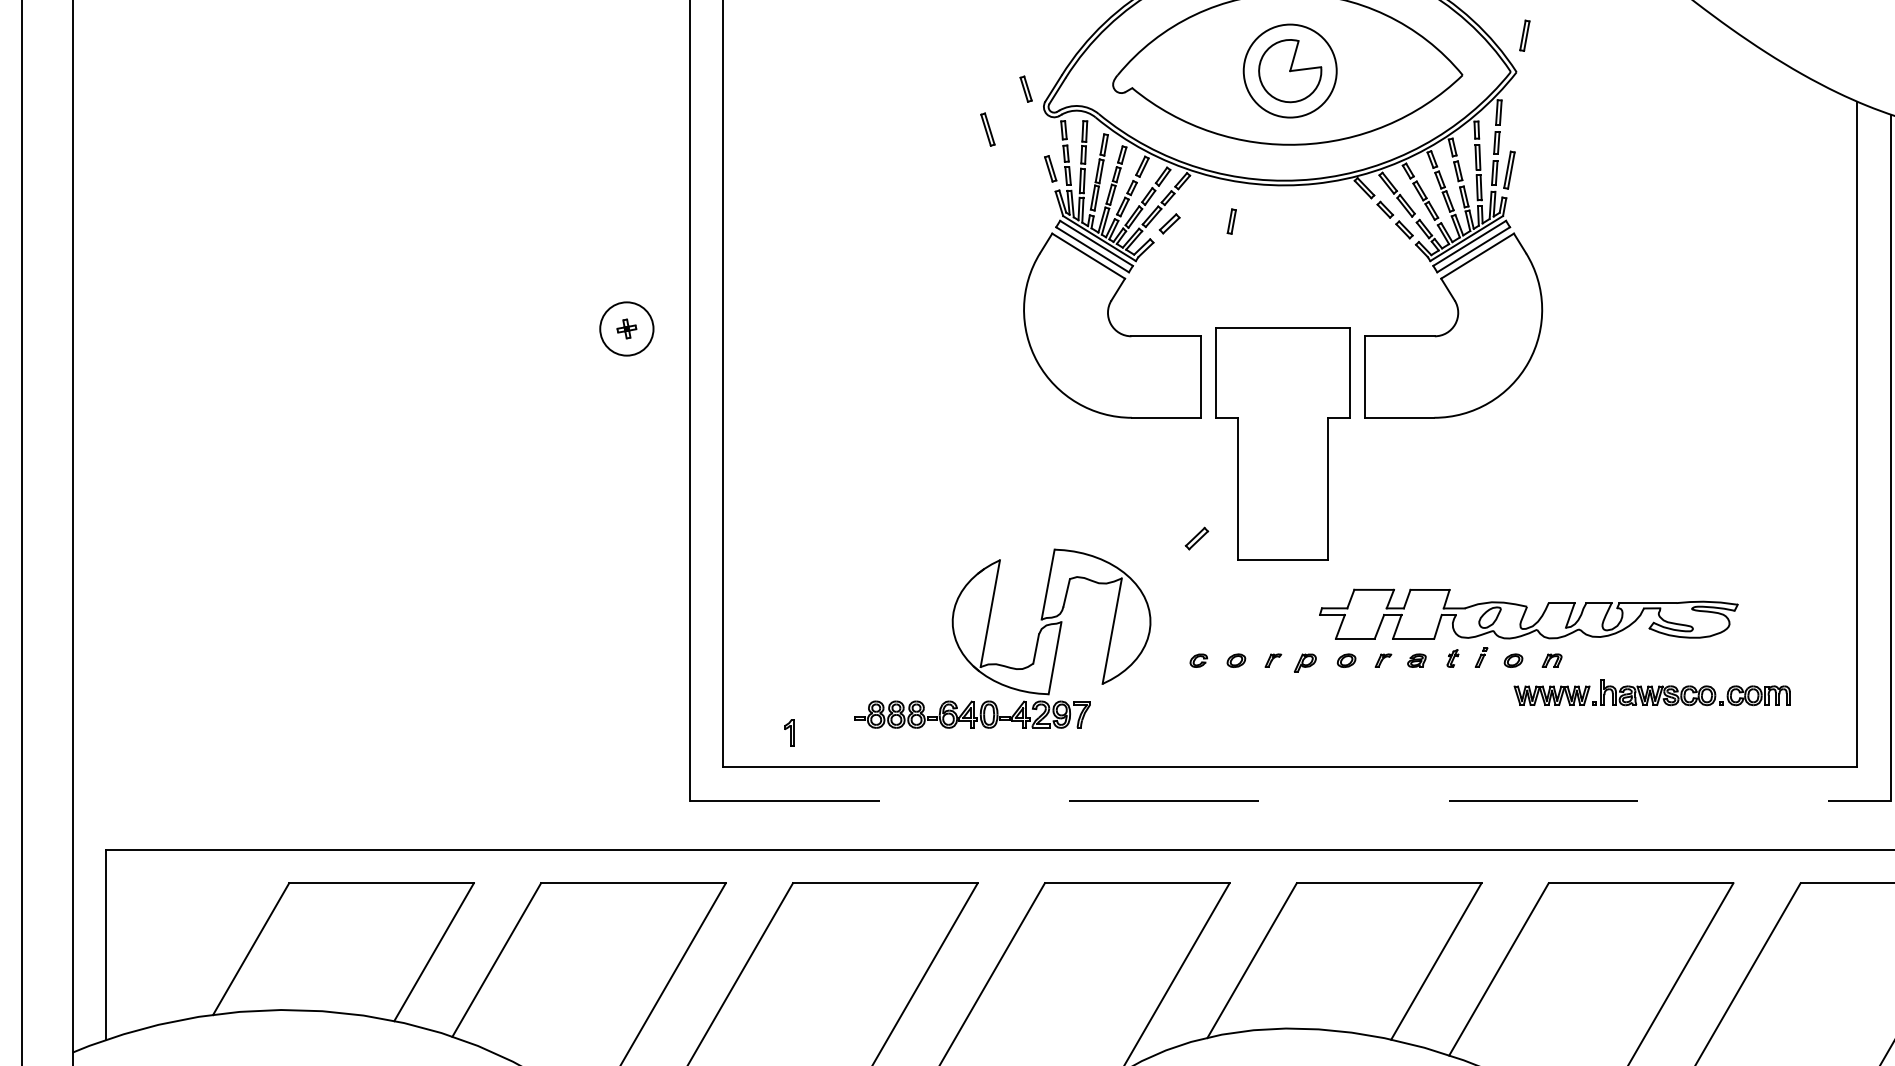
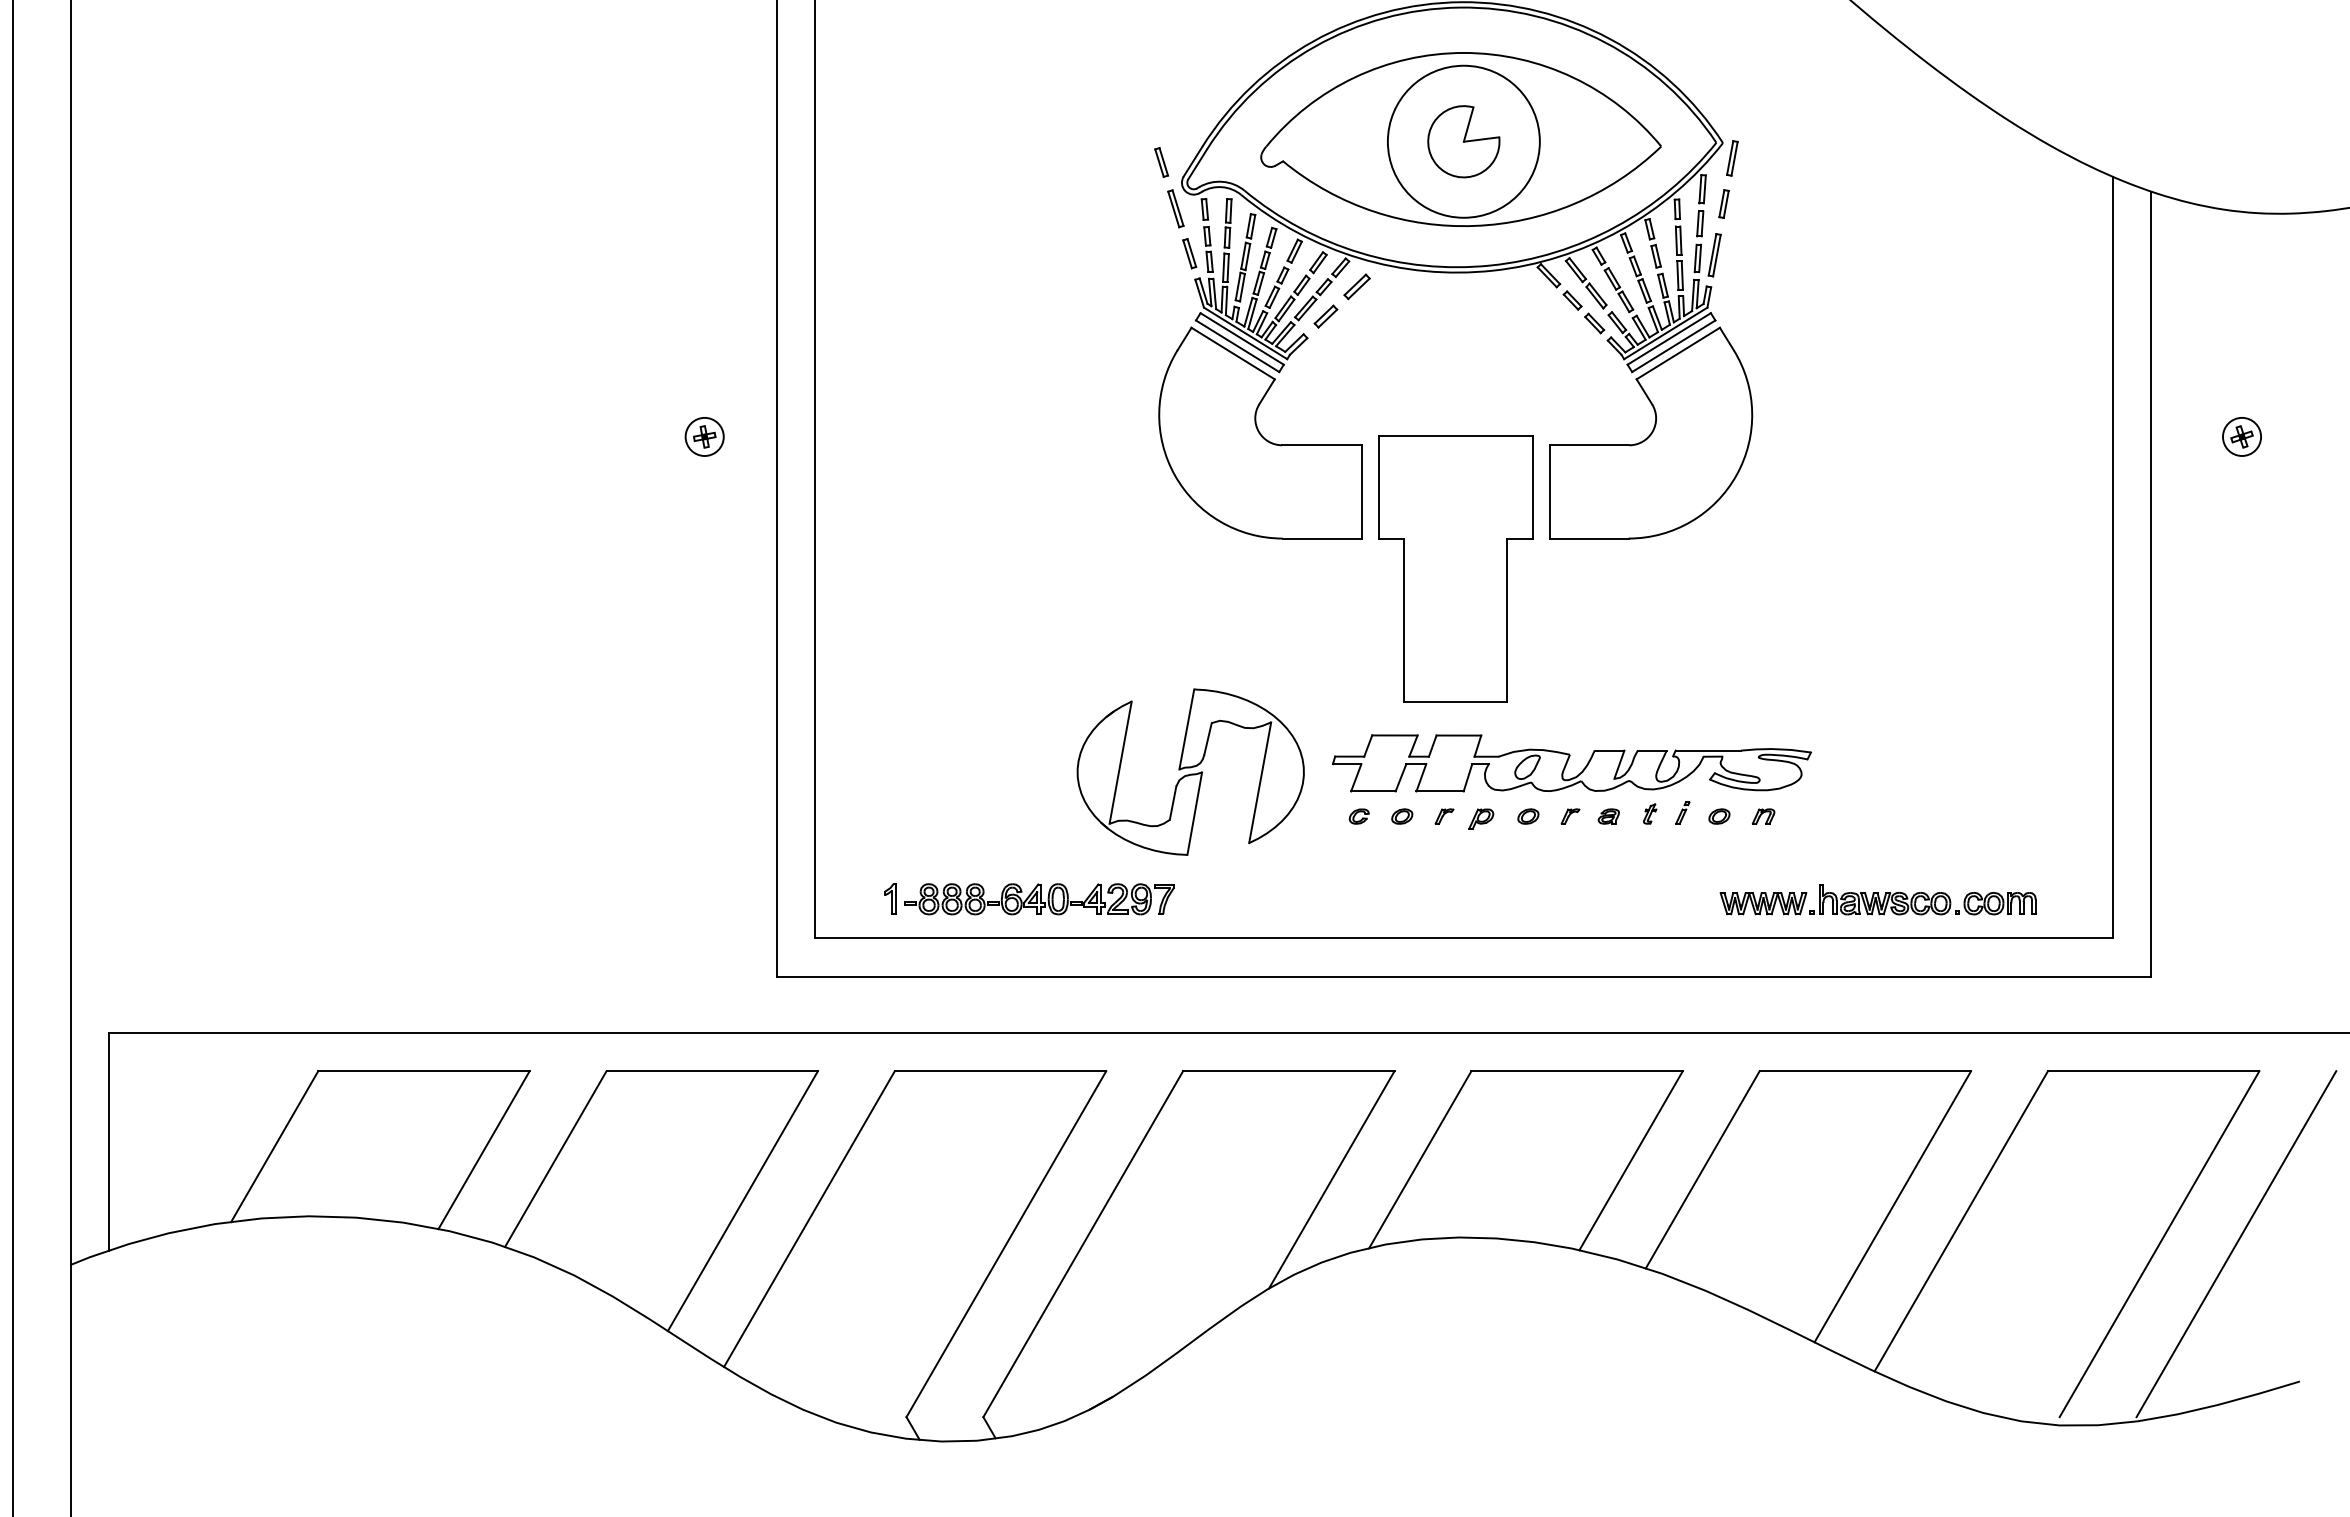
part: (1524, 35) -> (1732, 158), moved
circle: (1289, 70) -> (1463, 141), size x1.43
part: (987, 129) -> (1175, 208), moved
part: (1231, 221) -> (1723, 203), moved
circle: (626, 328) -> (704, 436), size x0.62
part: (1196, 538) -> (1356, 286), moved
part: (1528, 614) -> (1571, 763), moved
part: (1651, 692) -> (1877, 899), moved
part: (972, 714) -> (1039, 899), moved
line: (1290, 800) -> (1464, 976), dashed -> solid

